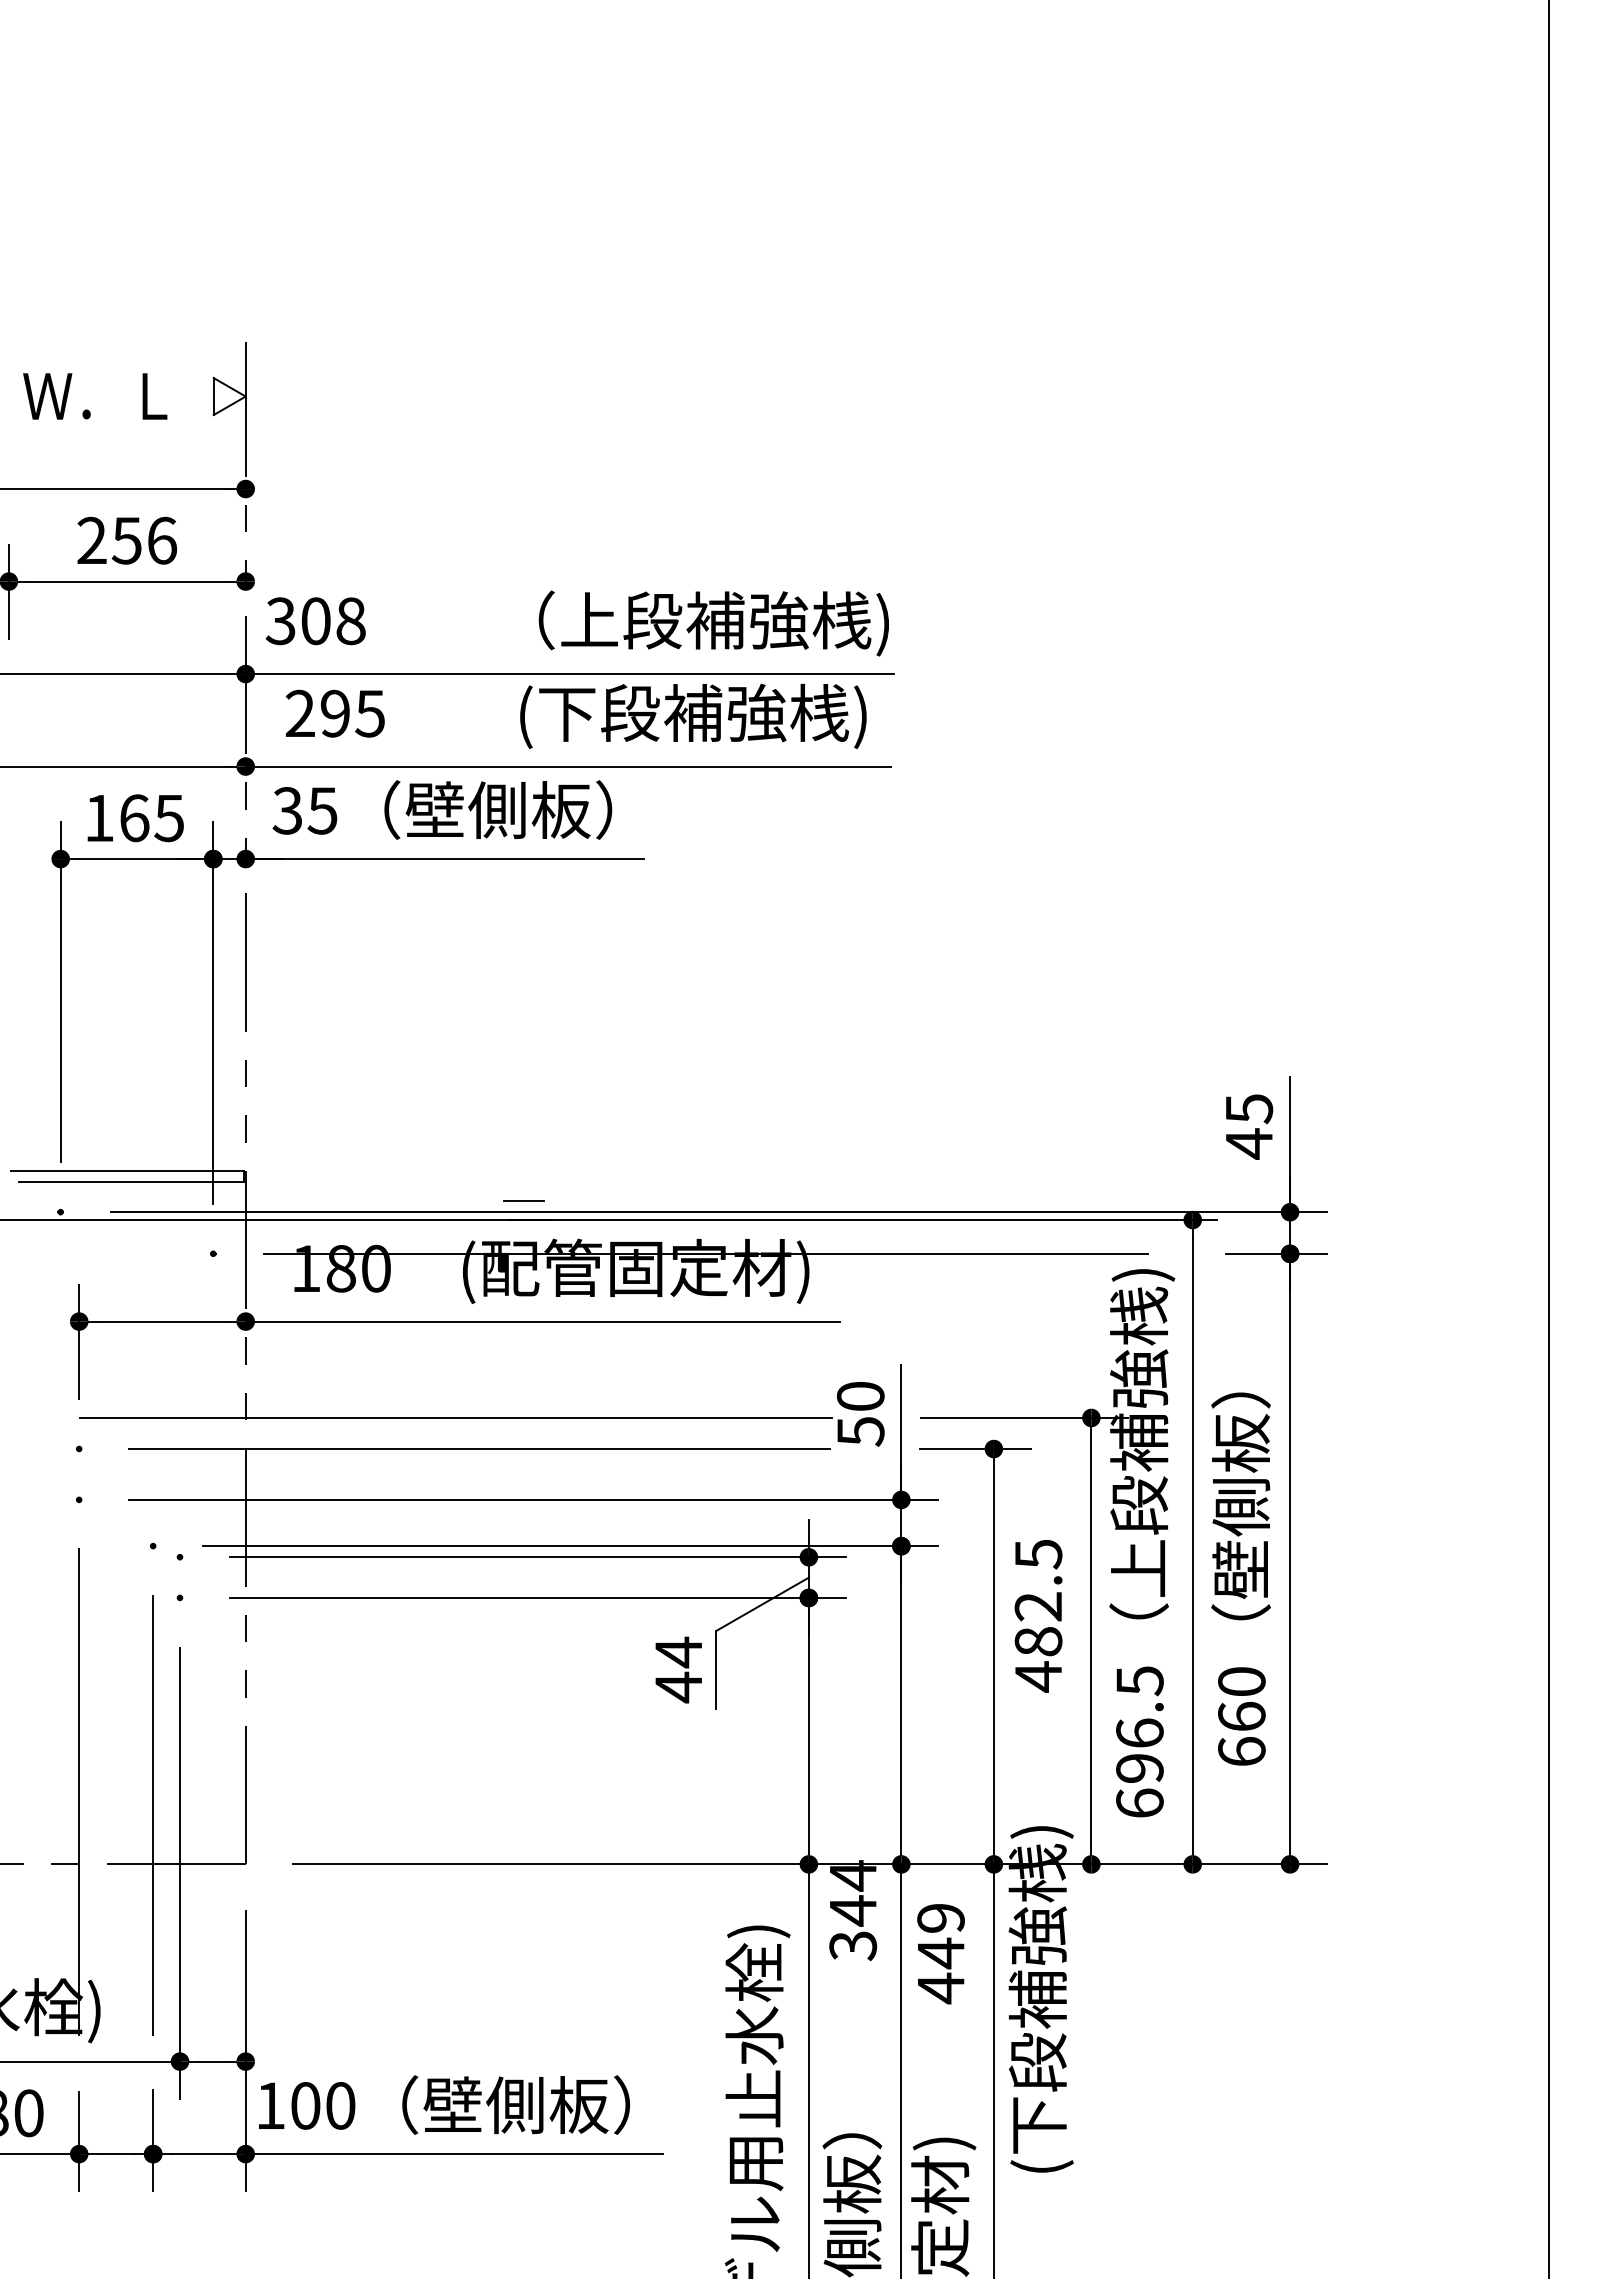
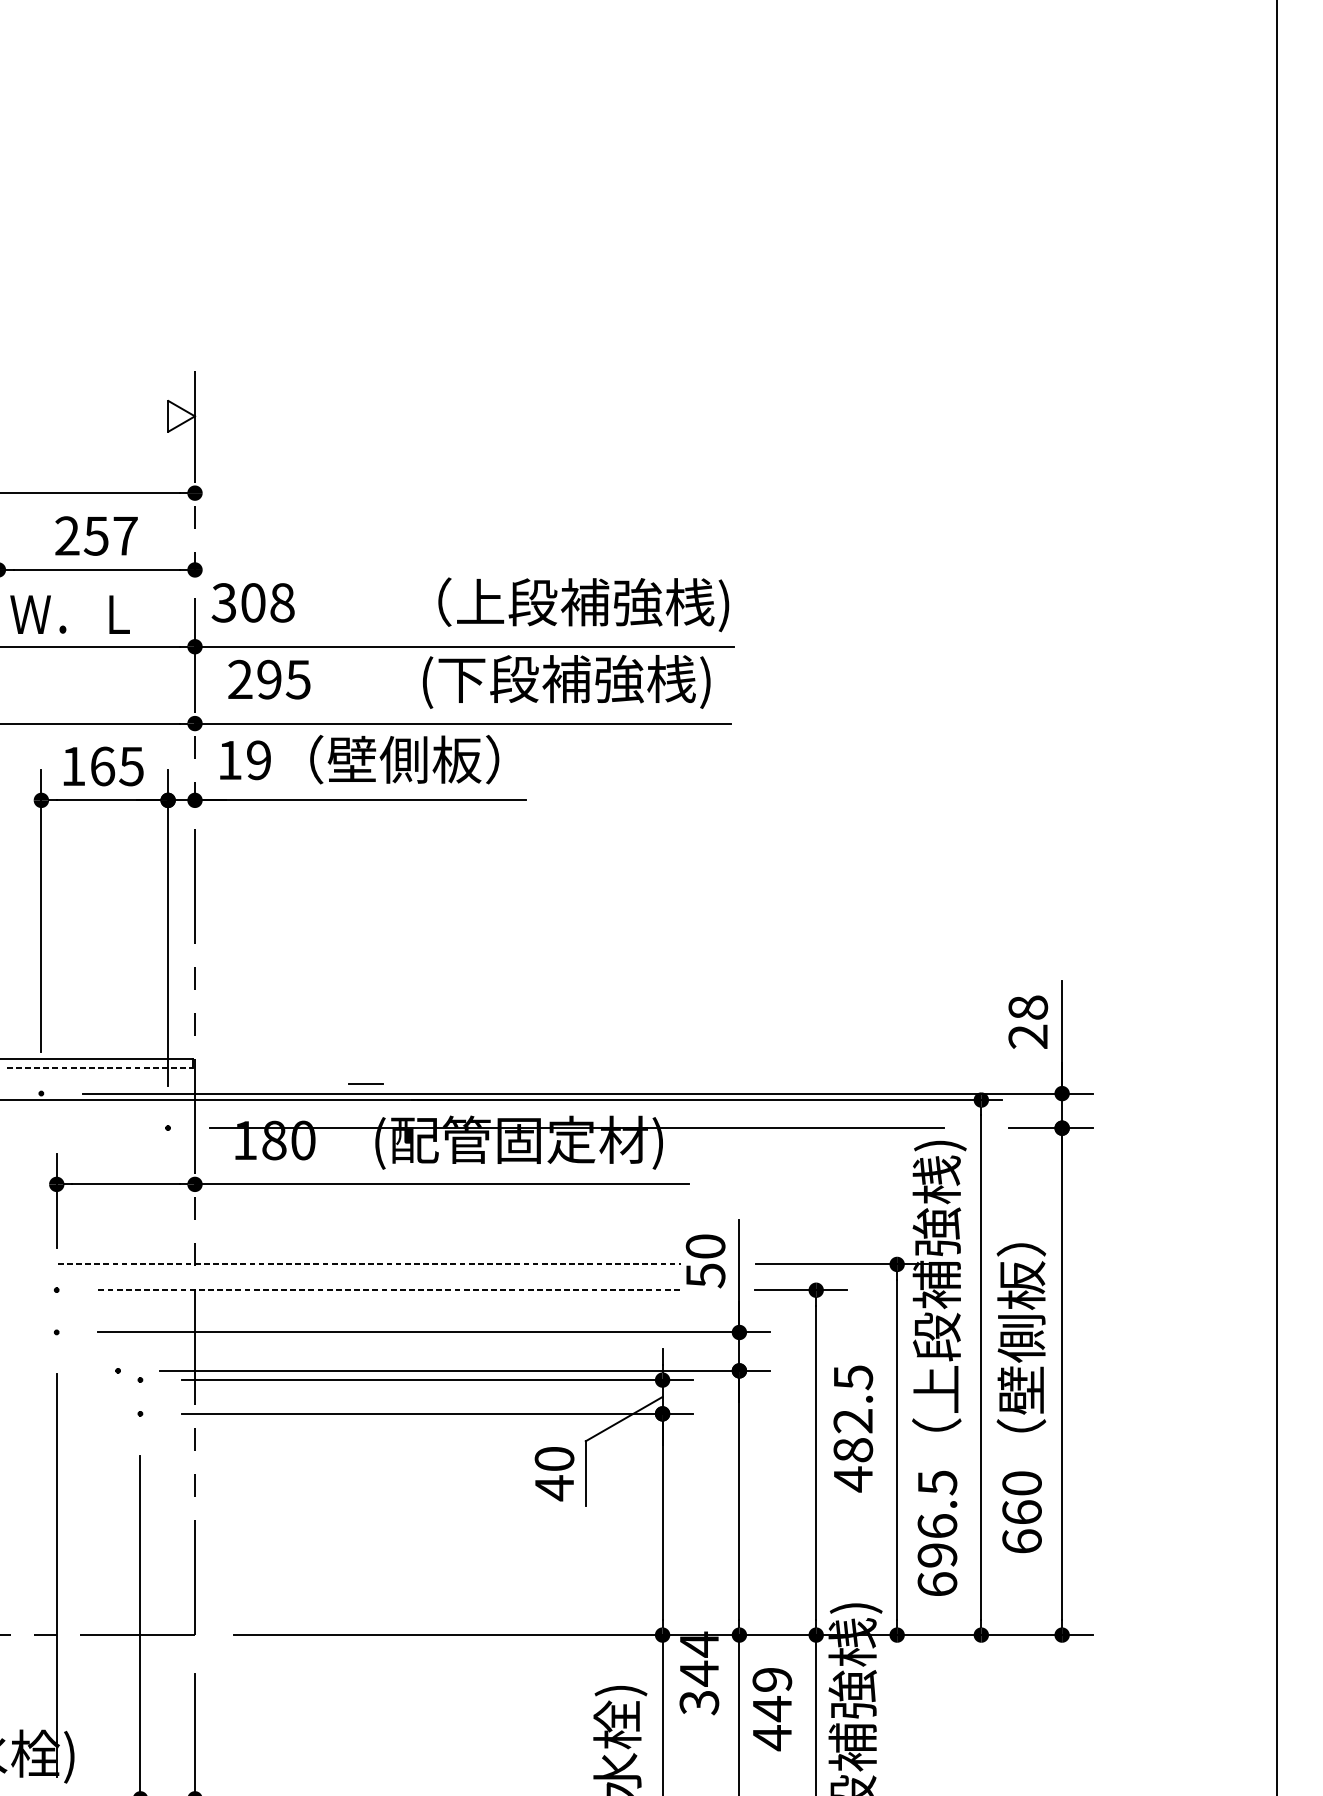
text: (95, 396) -> (70, 614), moved
text: (162, 540) -> (125, 535), 256 -> 257
text: (304, 810) -> (243, 760), 35 -> 19
text: (1249, 1126) -> (1028, 1022), 45 -> 28
line: (131, 1181) -> (100, 1068), solid -> dashed
line: (523, 1200) -> (365, 1083), moved
line: (455, 1417) -> (369, 1264), solid -> dashed
line: (480, 1448) -> (389, 1289), solid -> dashed
text: (678, 1652) -> (554, 1459), 44 -> 40
line: (153, 1815) -> (118, 1594), removed

